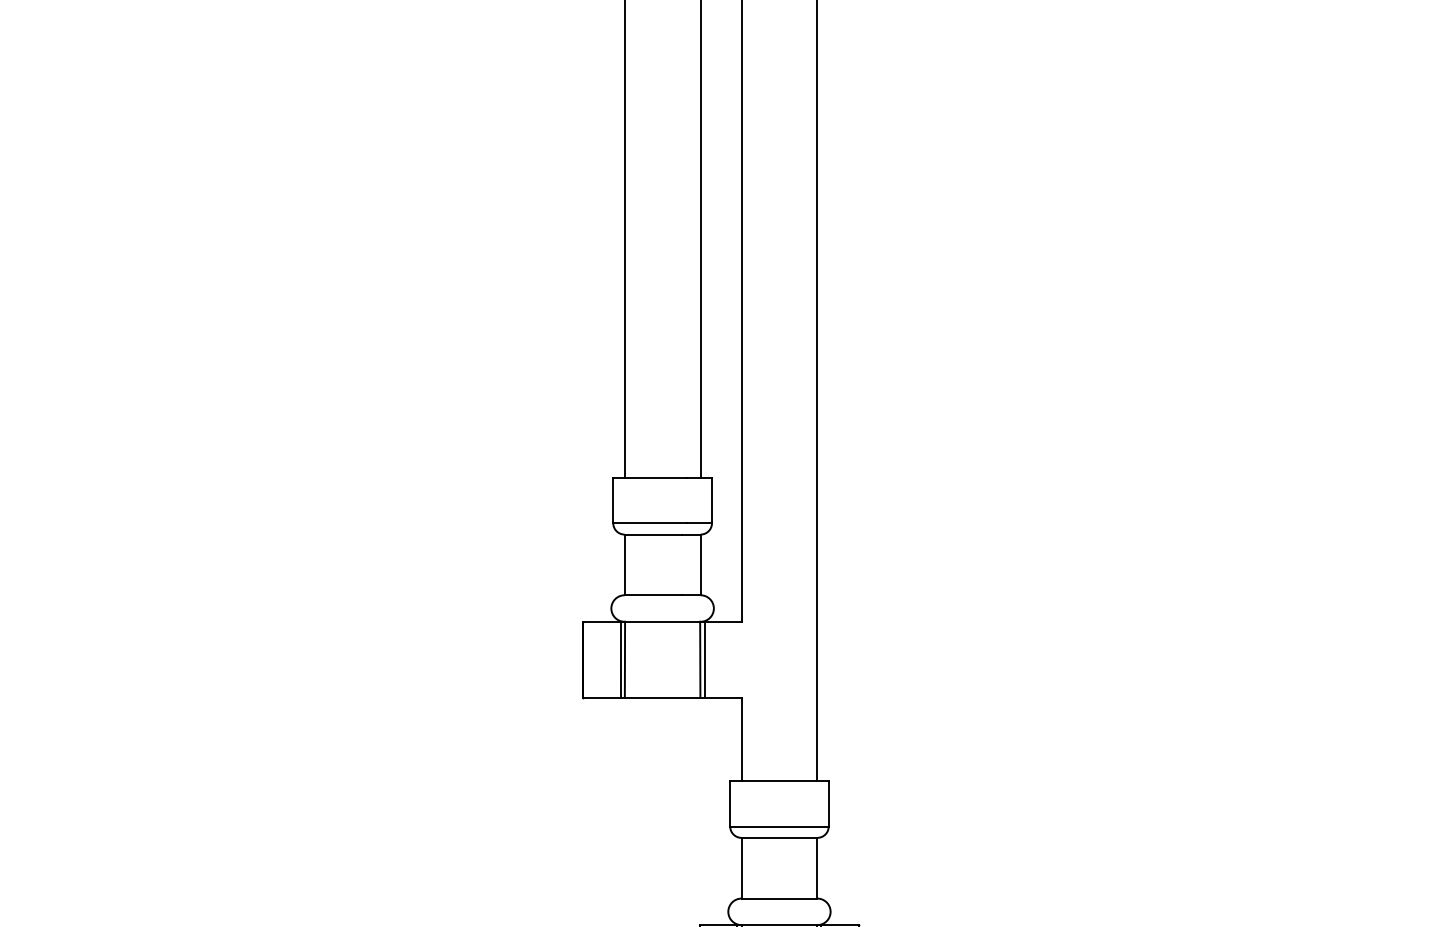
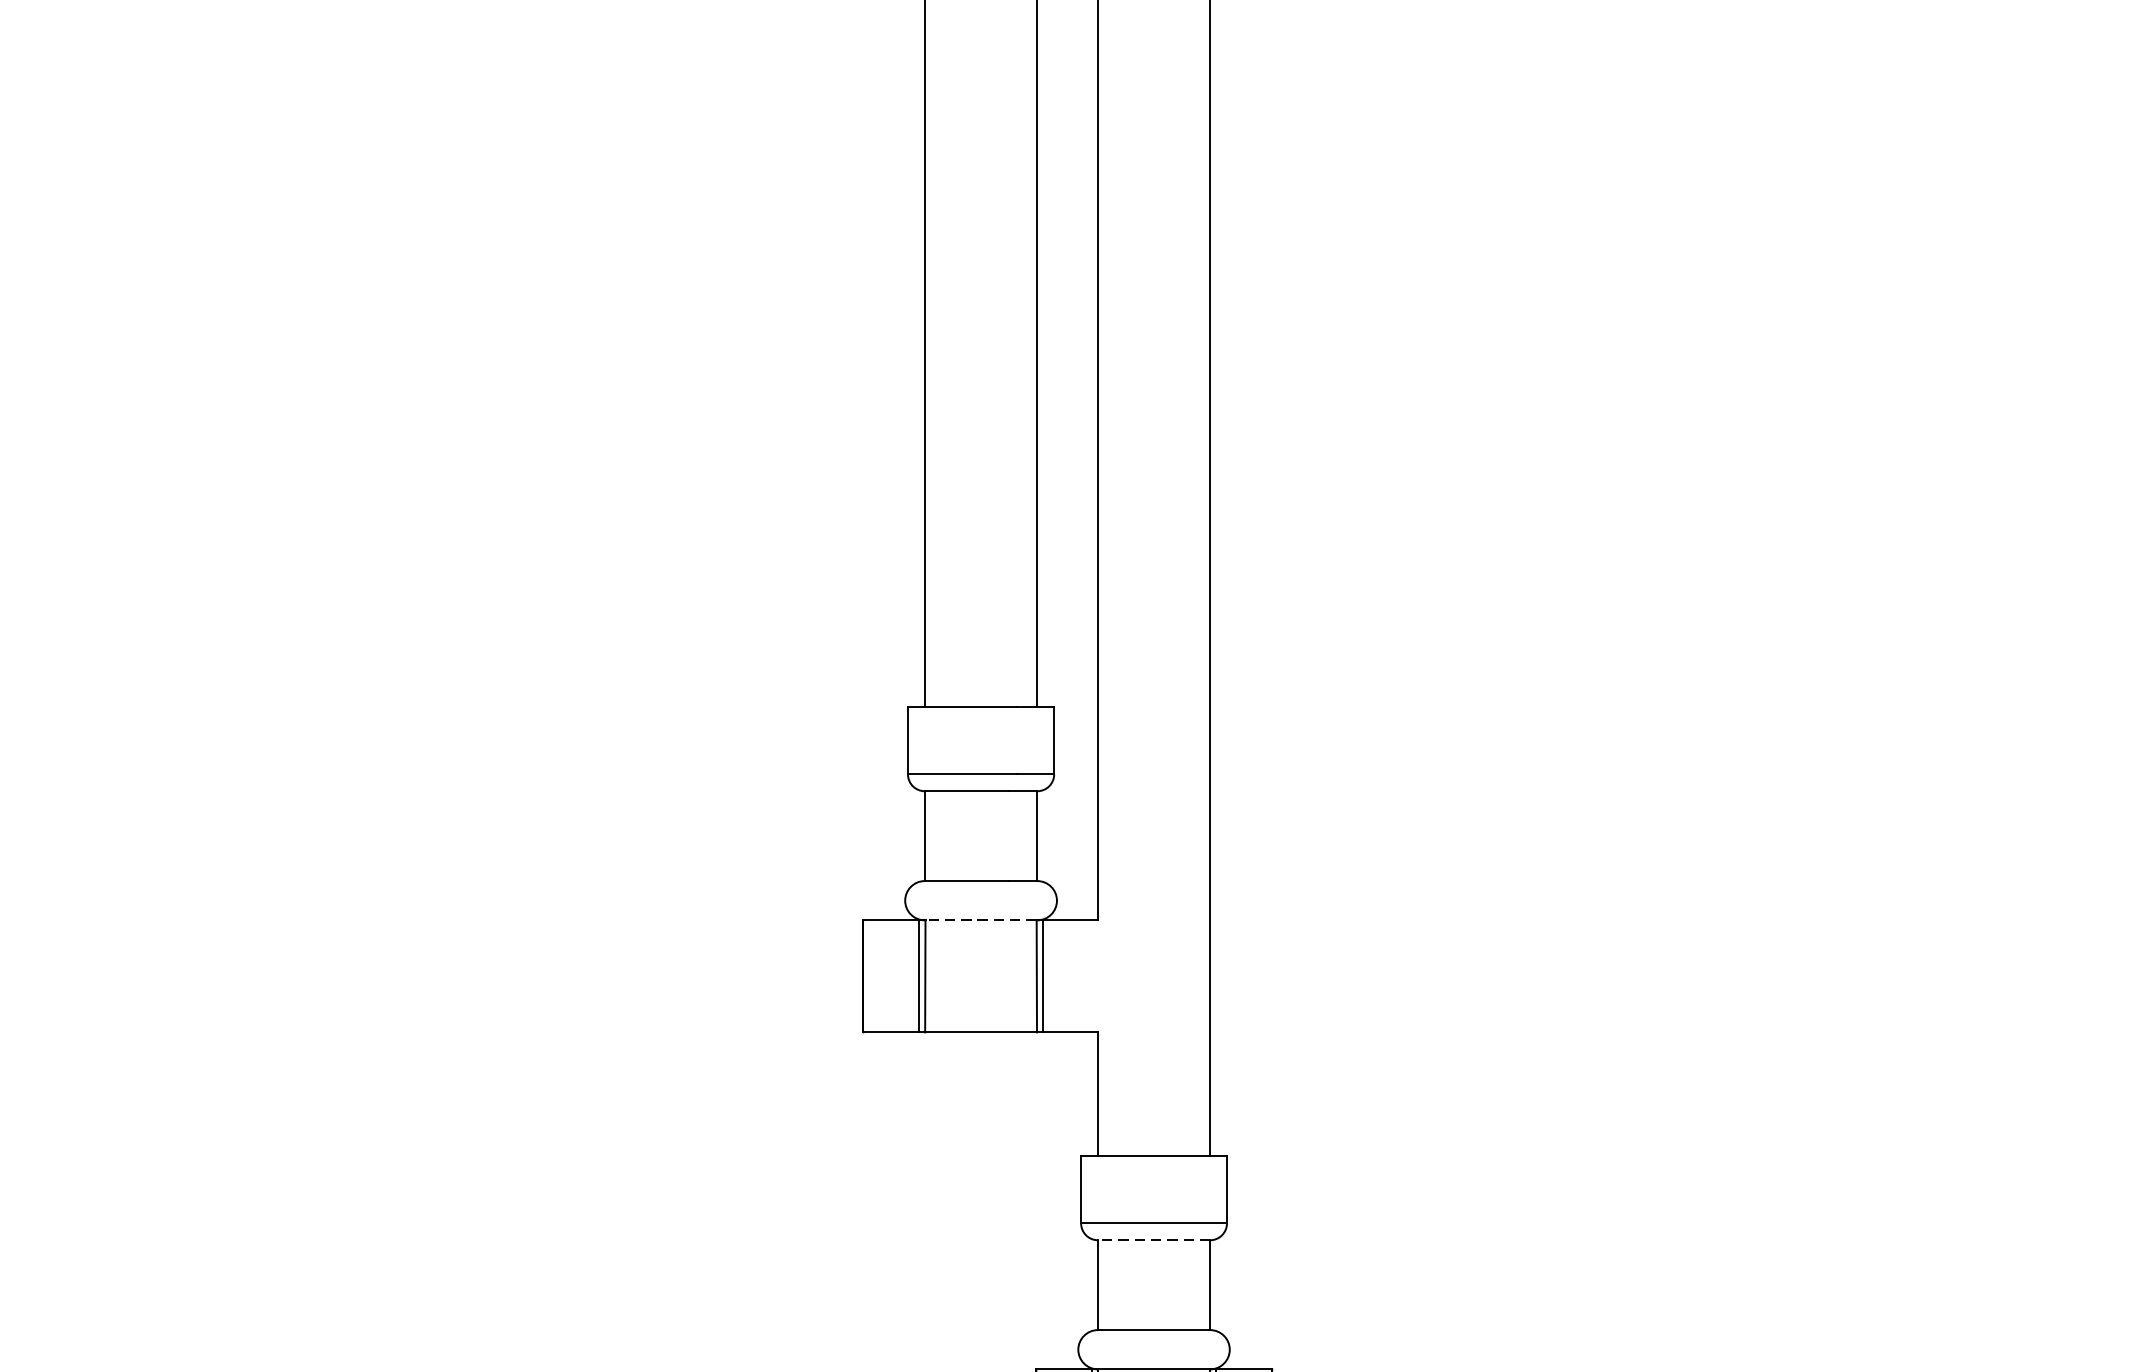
line: (662, 621) -> (980, 919), solid -> dashed
line: (779, 837) -> (1154, 1239), solid -> dashed

